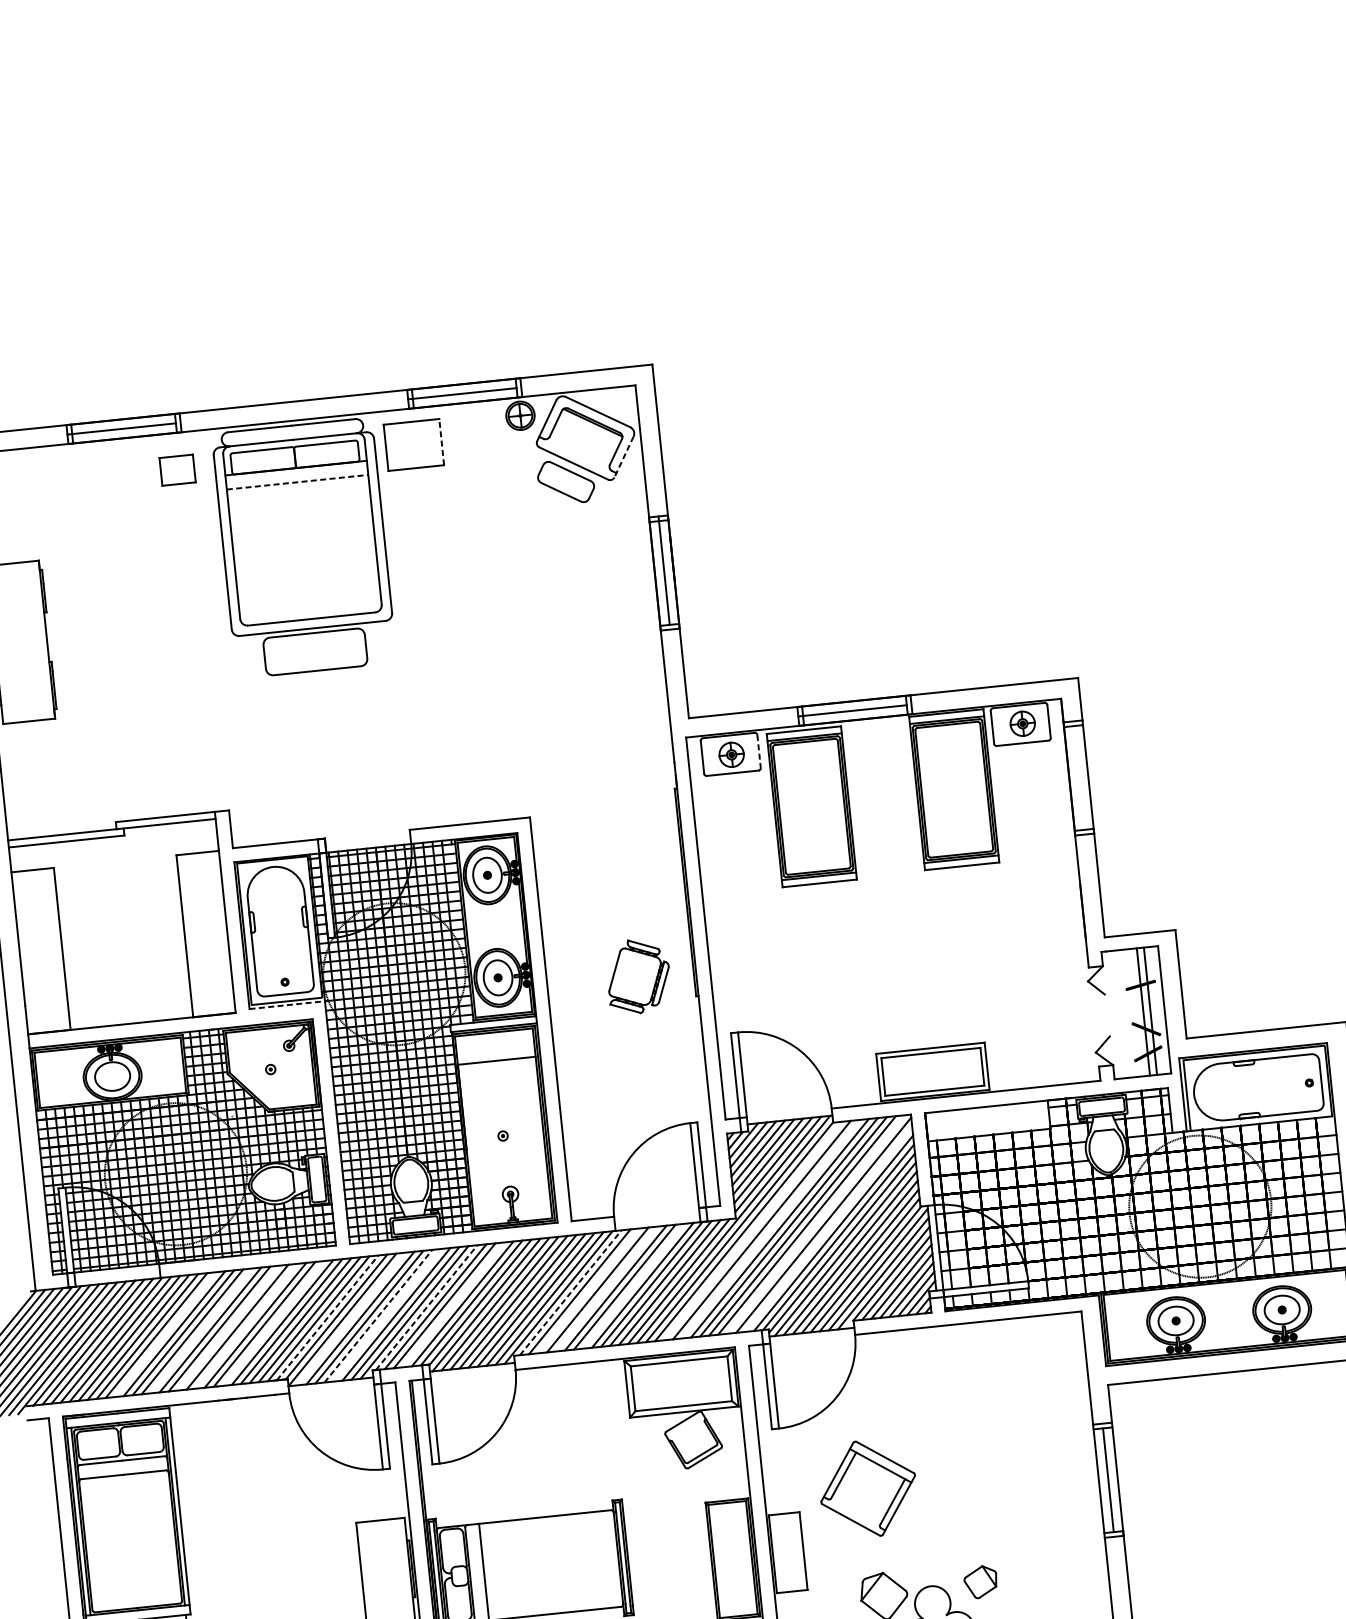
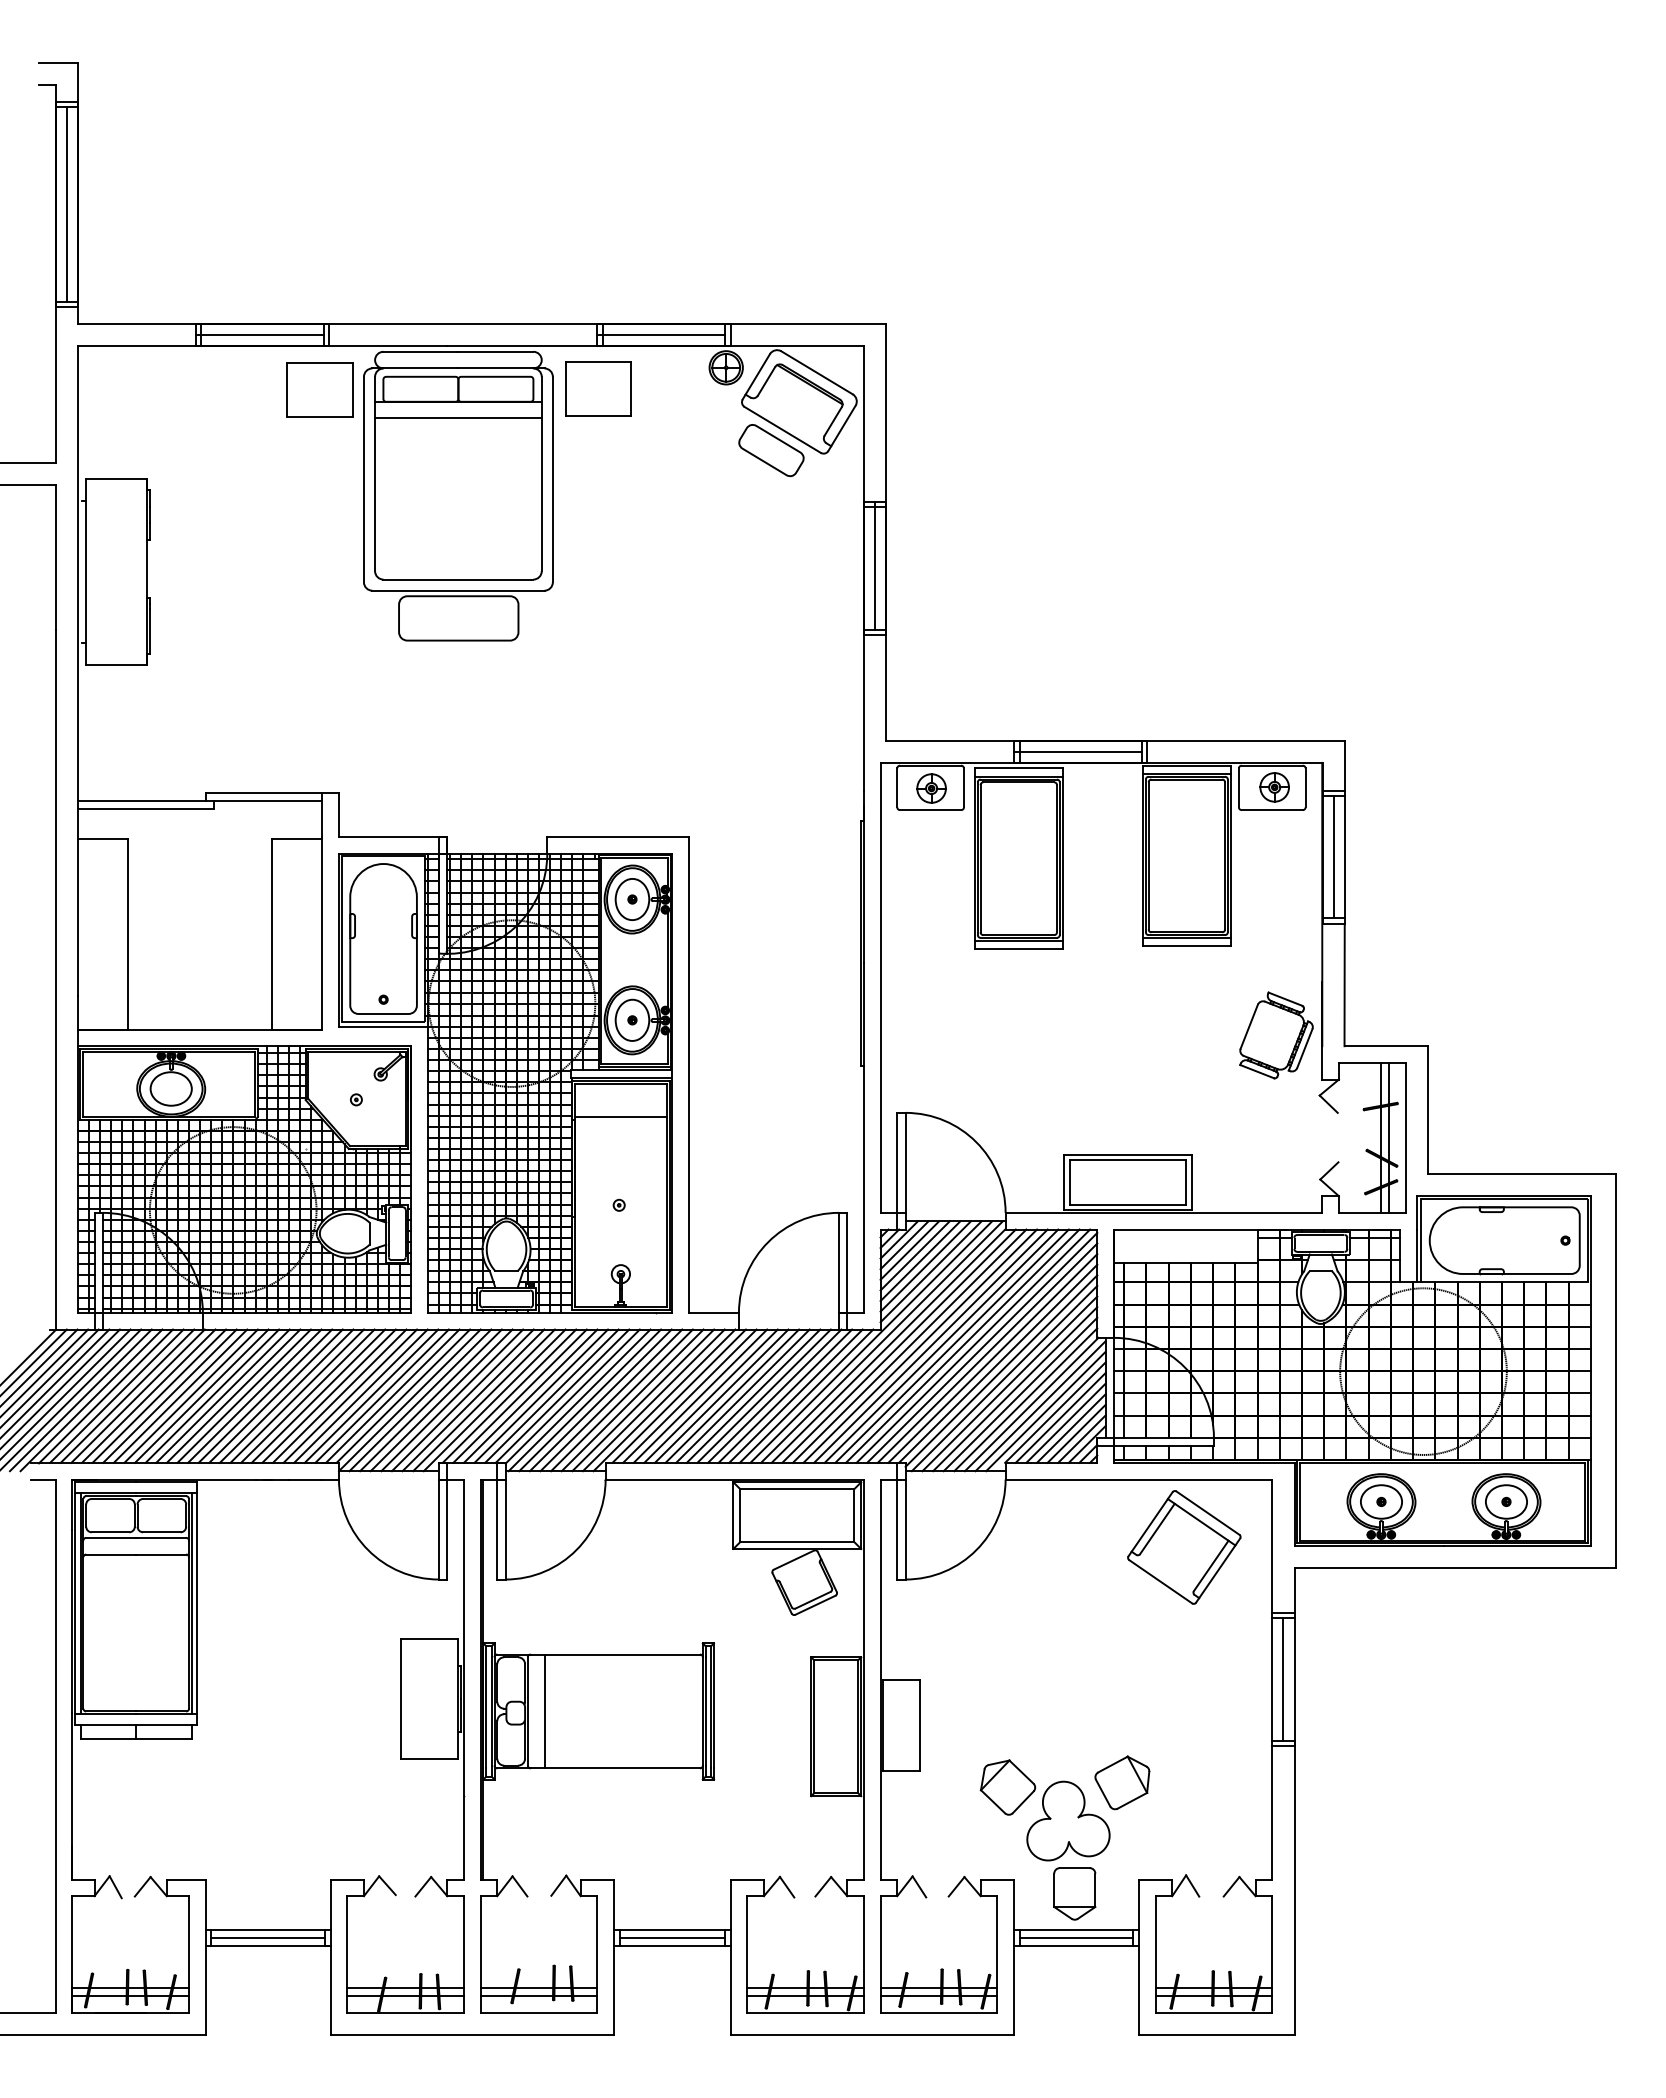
line: (441, 441) -> (631, 388), dashed -> solid
line: (623, 457) -> (841, 428), dashed -> solid
part: (177, 469) -> (319, 389), size x1.67
line: (297, 482) -> (458, 418), dashed -> solid
line: (758, 752) -> (963, 788), dashed -> solid
line: (1078, 778) -> (1333, 857), added
part: (638, 976) -> (1276, 1035), moved
line: (287, 1004) -> (383, 1026), dashed -> solid
line: (816, 1223) -> (973, 1345), added
line: (771, 1228) -> (920, 1345), added
line: (828, 1228) -> (987, 1352), added
line: (752, 1230) -> (898, 1345), added
line: (633, 1285) -> (753, 1395), added
line: (606, 1288) -> (721, 1395), added
line: (588, 1290) -> (700, 1395), added
line: (570, 1292) -> (679, 1395), dashed -> solid
line: (453, 1304) -> (541, 1395), added
line: (426, 1307) -> (509, 1395), dashed -> solid
line: (387, 1315) -> (462, 1400), added
line: (378, 1316) -> (452, 1400), dashed -> solid
line: (328, 1317) -> (393, 1395), dashed -> solid
line: (351, 1319) -> (420, 1400), added
line: (273, 1322) -> (328, 1395), added
line: (245, 1325) -> (296, 1395), added
line: (228, 1327) -> (275, 1395), added
line: (200, 1330) -> (243, 1395), added
line: (165, 1334) -> (201, 1395), added
part: (868, 1488) -> (1184, 1547), moved
part: (980, 1581) -> (1122, 1782), size x1.43

